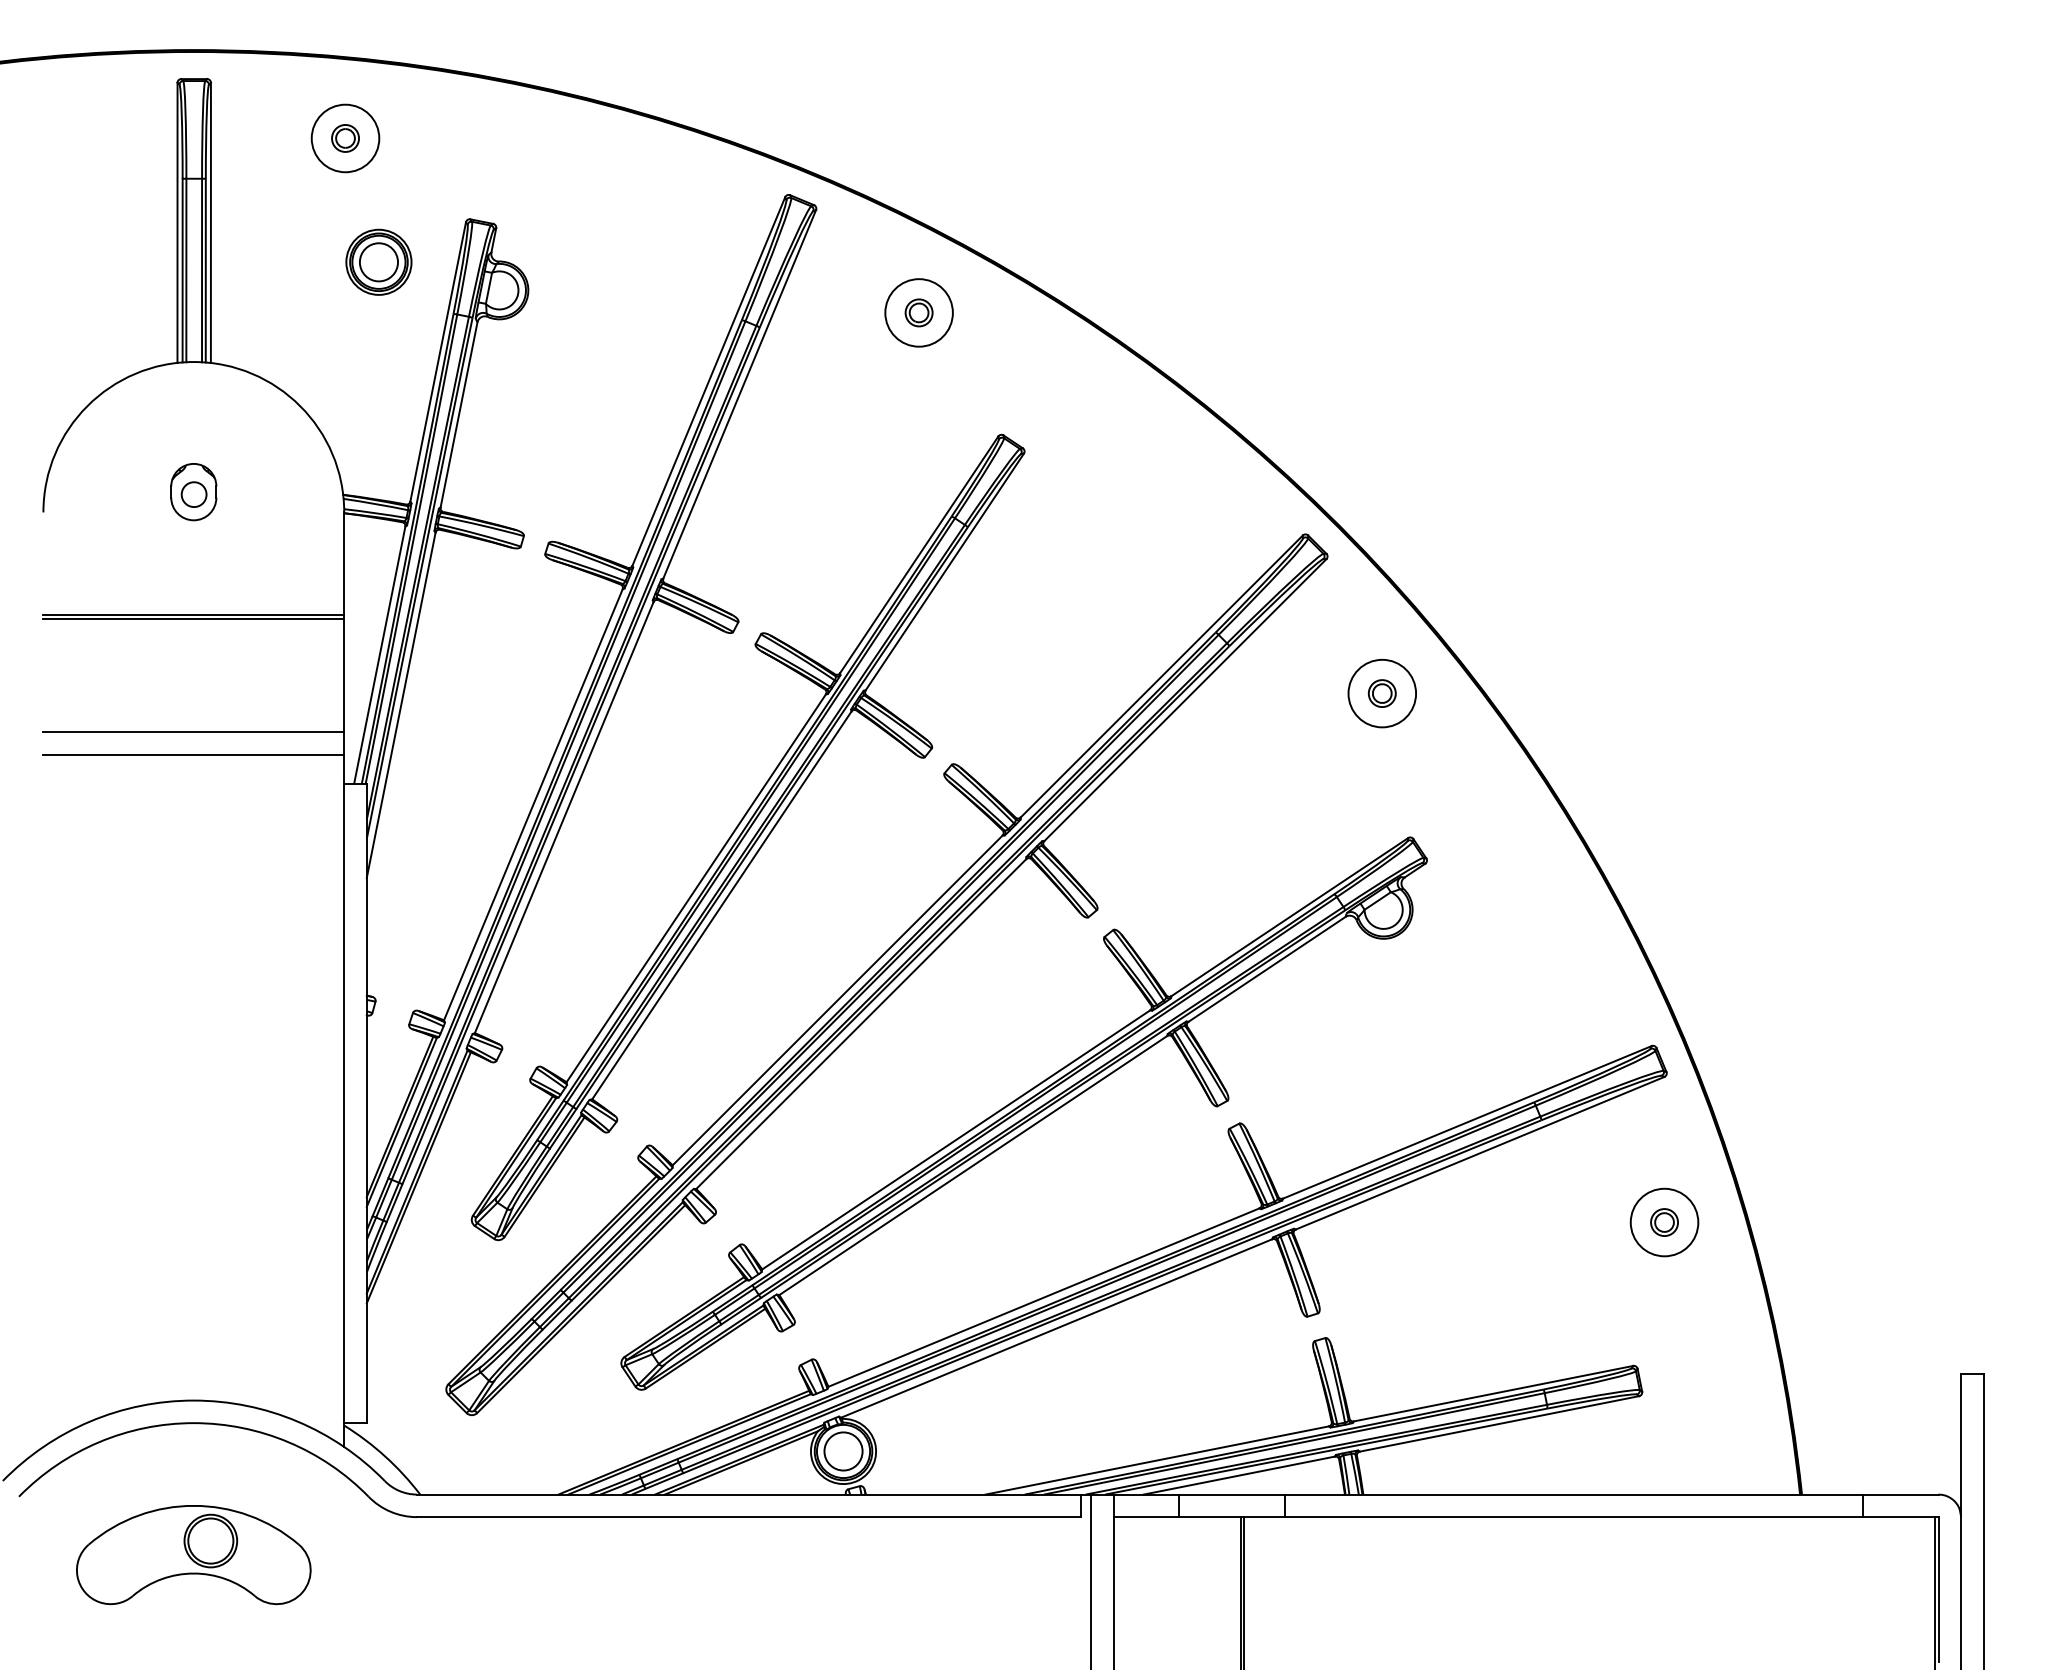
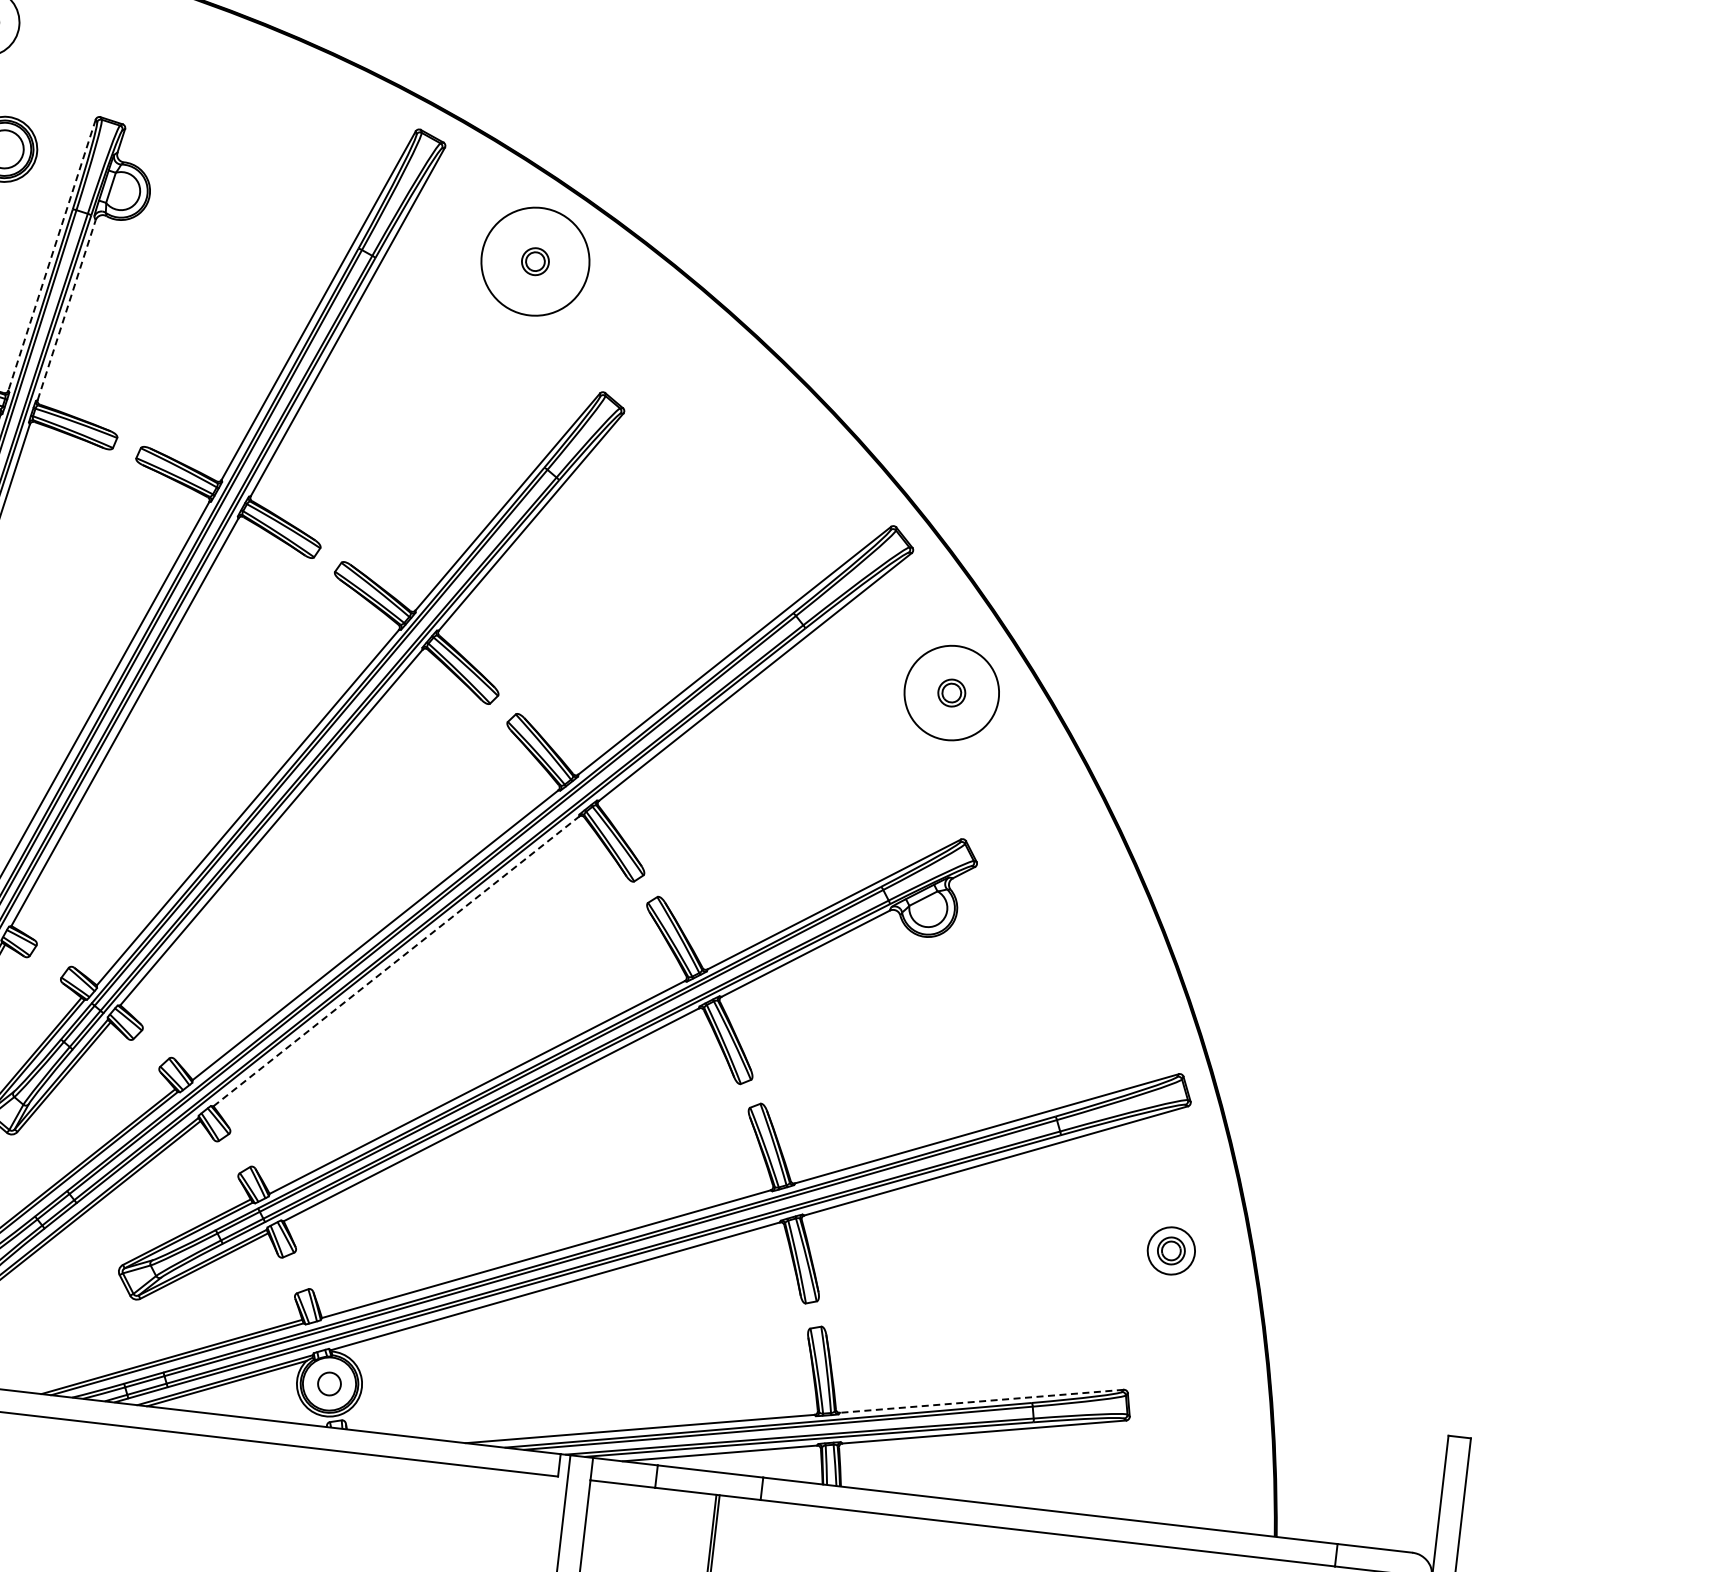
circle: (918, 312) -> (534, 261), size x1.6
line: (438, 362) -> (52, 255), solid -> dashed
line: (459, 414) -> (67, 309), solid -> dashed
circle: (1382, 693) -> (952, 693), size x1.4
line: (861, 1023) -> (396, 960), solid -> dashed
circle: (1664, 1222) -> (1171, 1250), size x0.7
line: (1493, 1393) -> (981, 1401), solid -> dashed
circle: (843, 1451) -> (329, 1384), size x0.6

